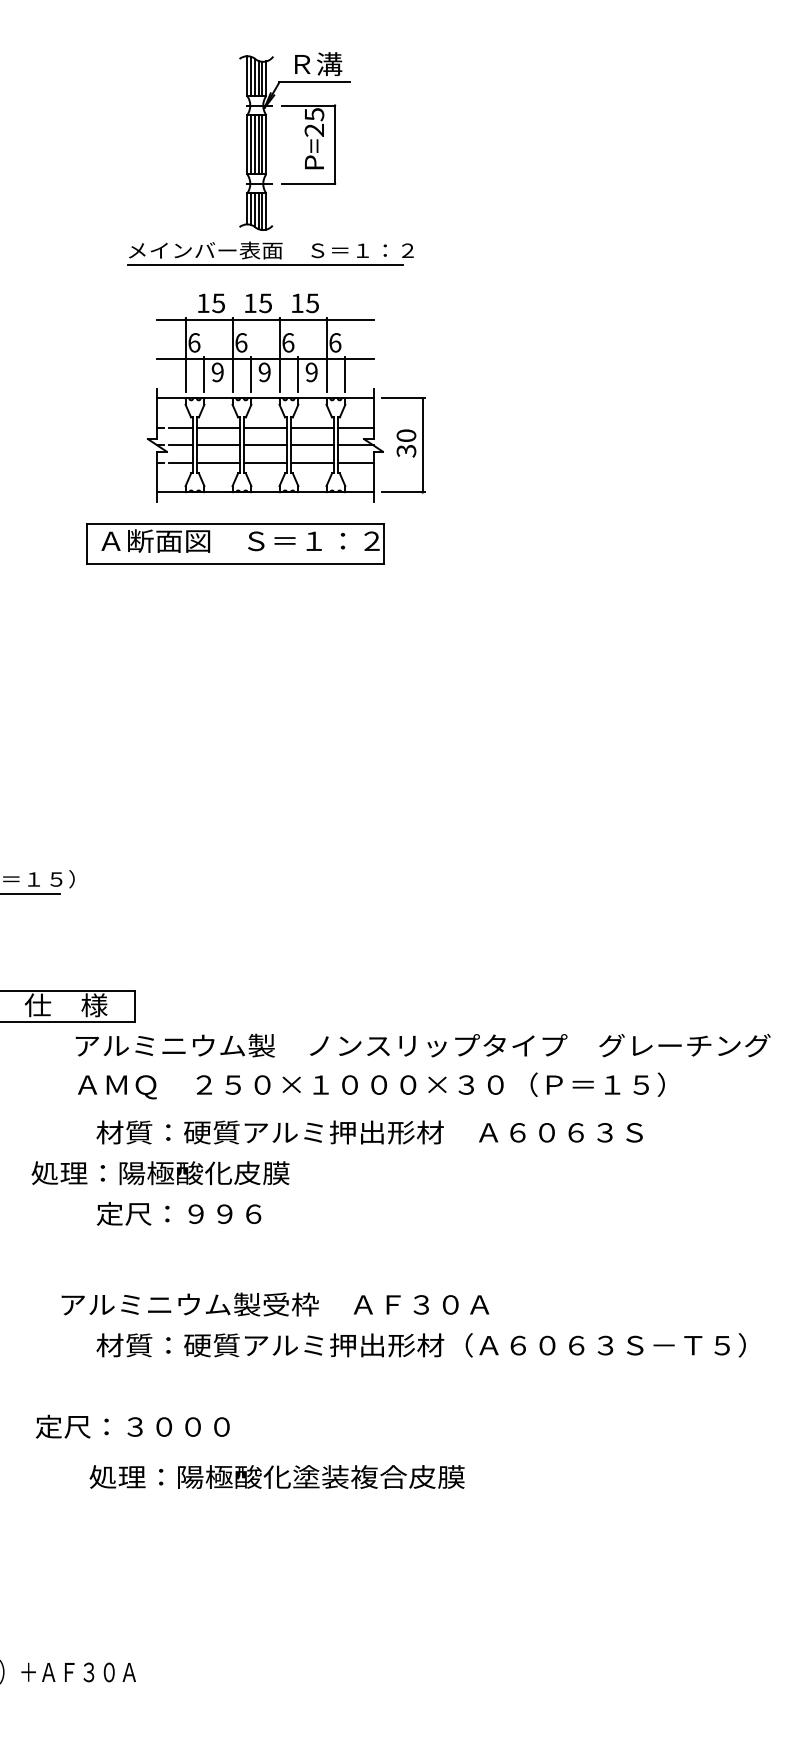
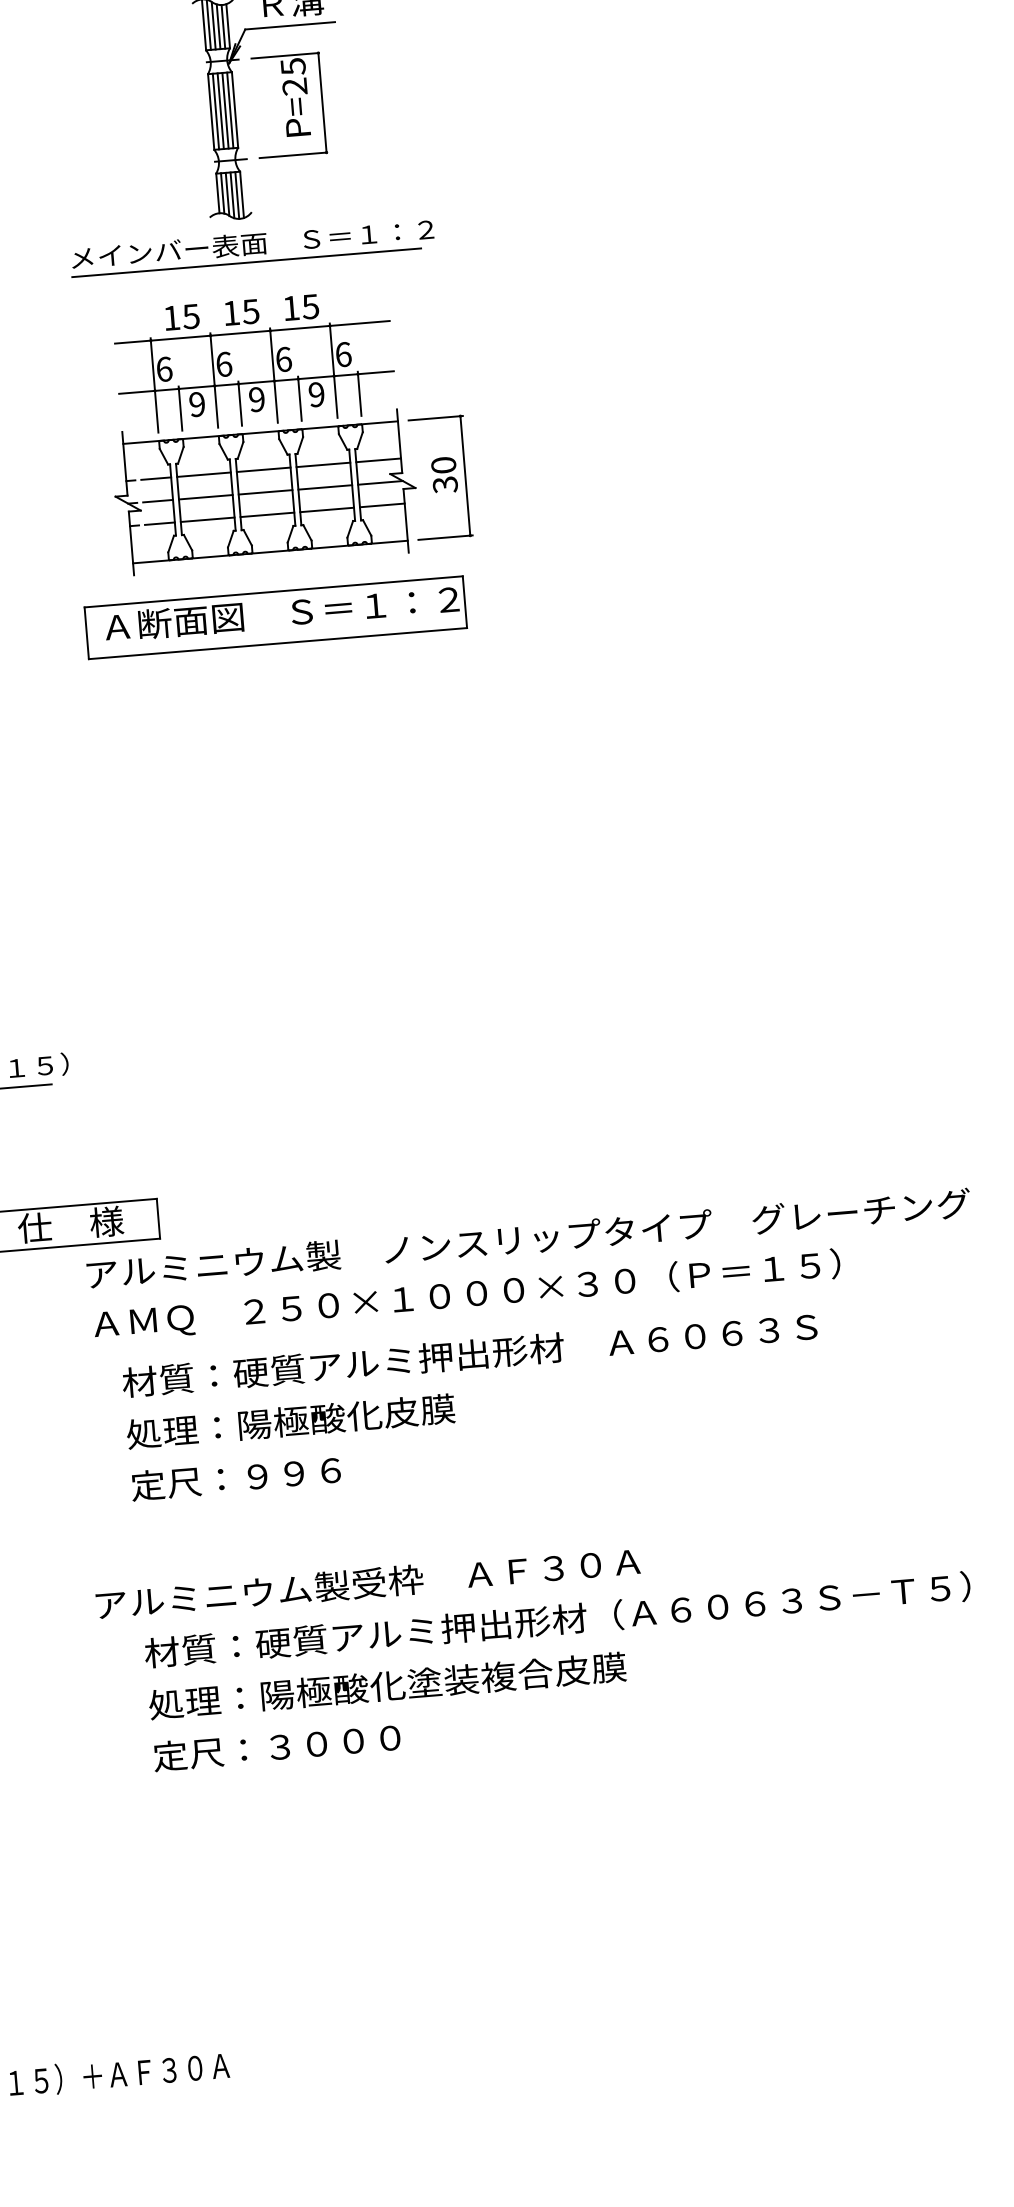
part: (235, 543) -> (275, 616), moved
text: (160, 1173) -> (290, 1421), moved
text: (132, 1426) -> (276, 1746), moved
text: (276, 1476) -> (386, 1685), moved

